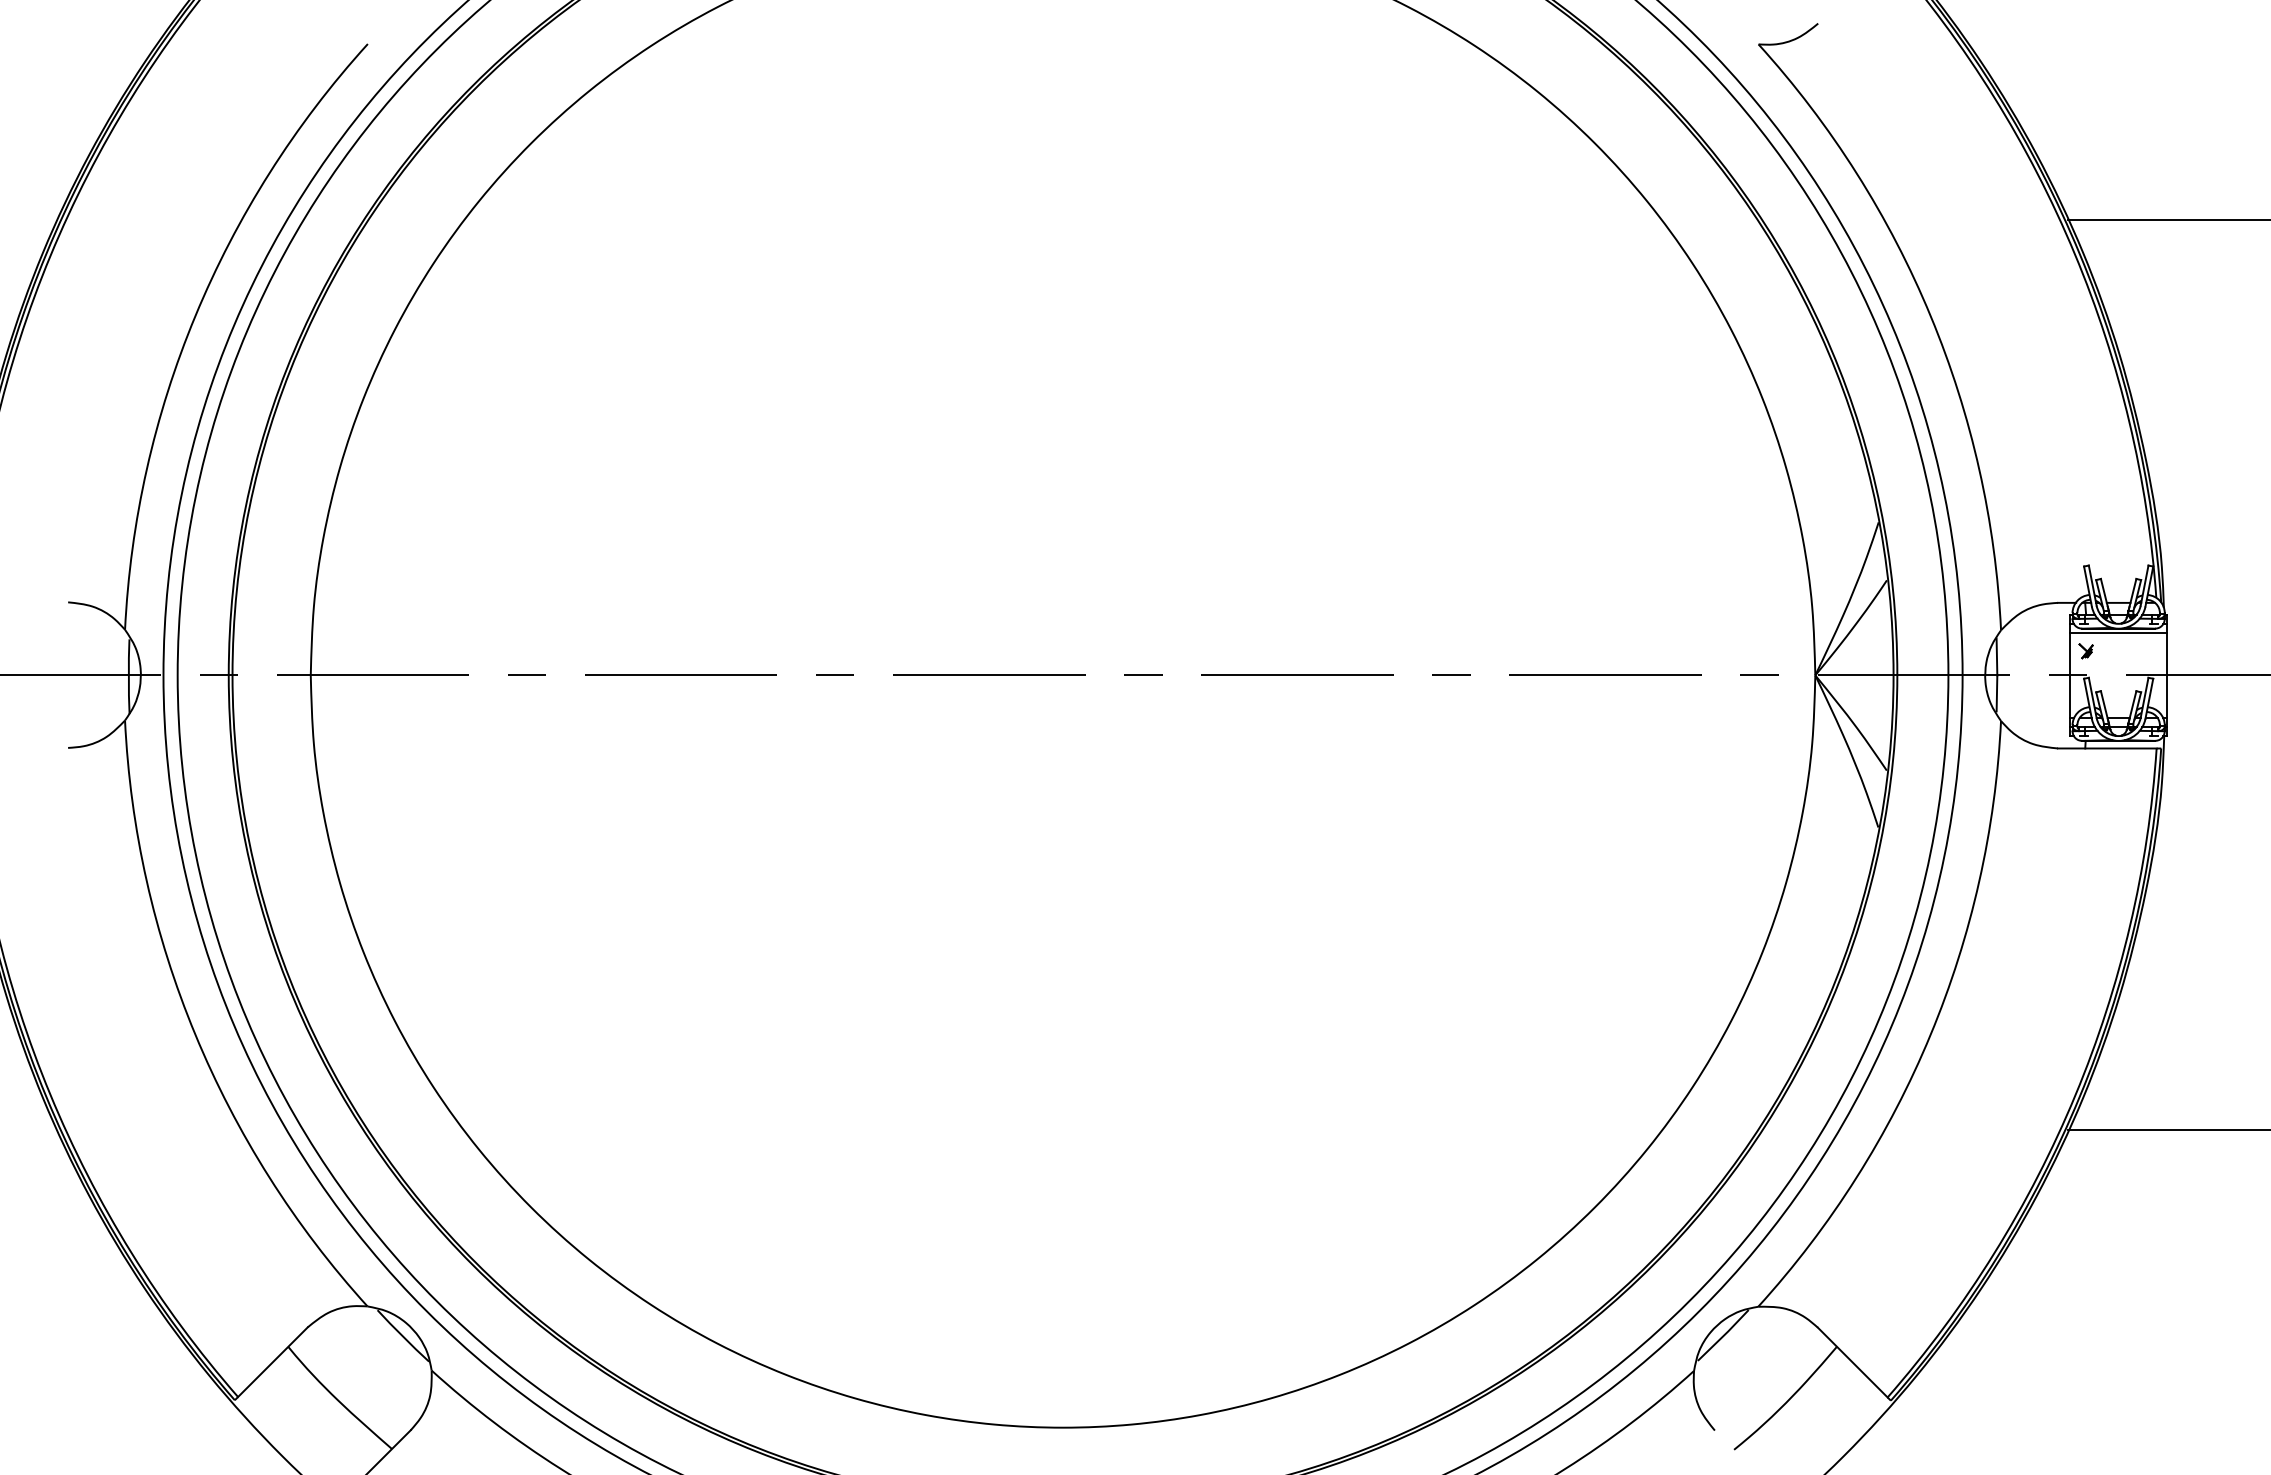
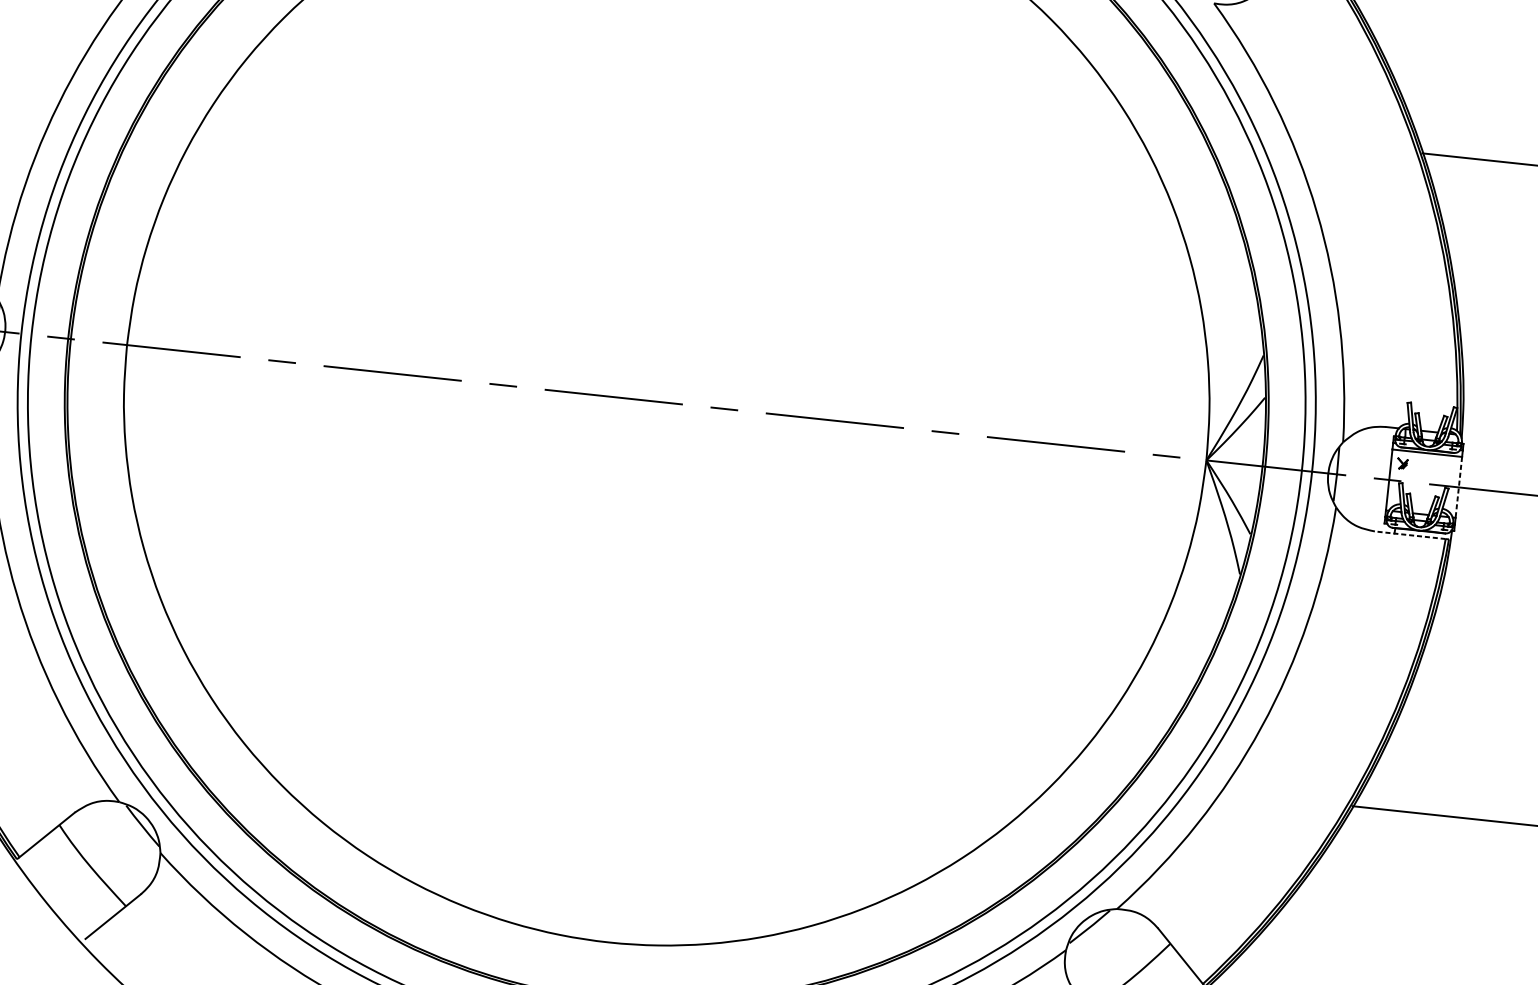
line: (2167, 675) -> (1459, 487), solid -> dashed
line: (2106, 748) -> (1409, 535), solid -> dashed

